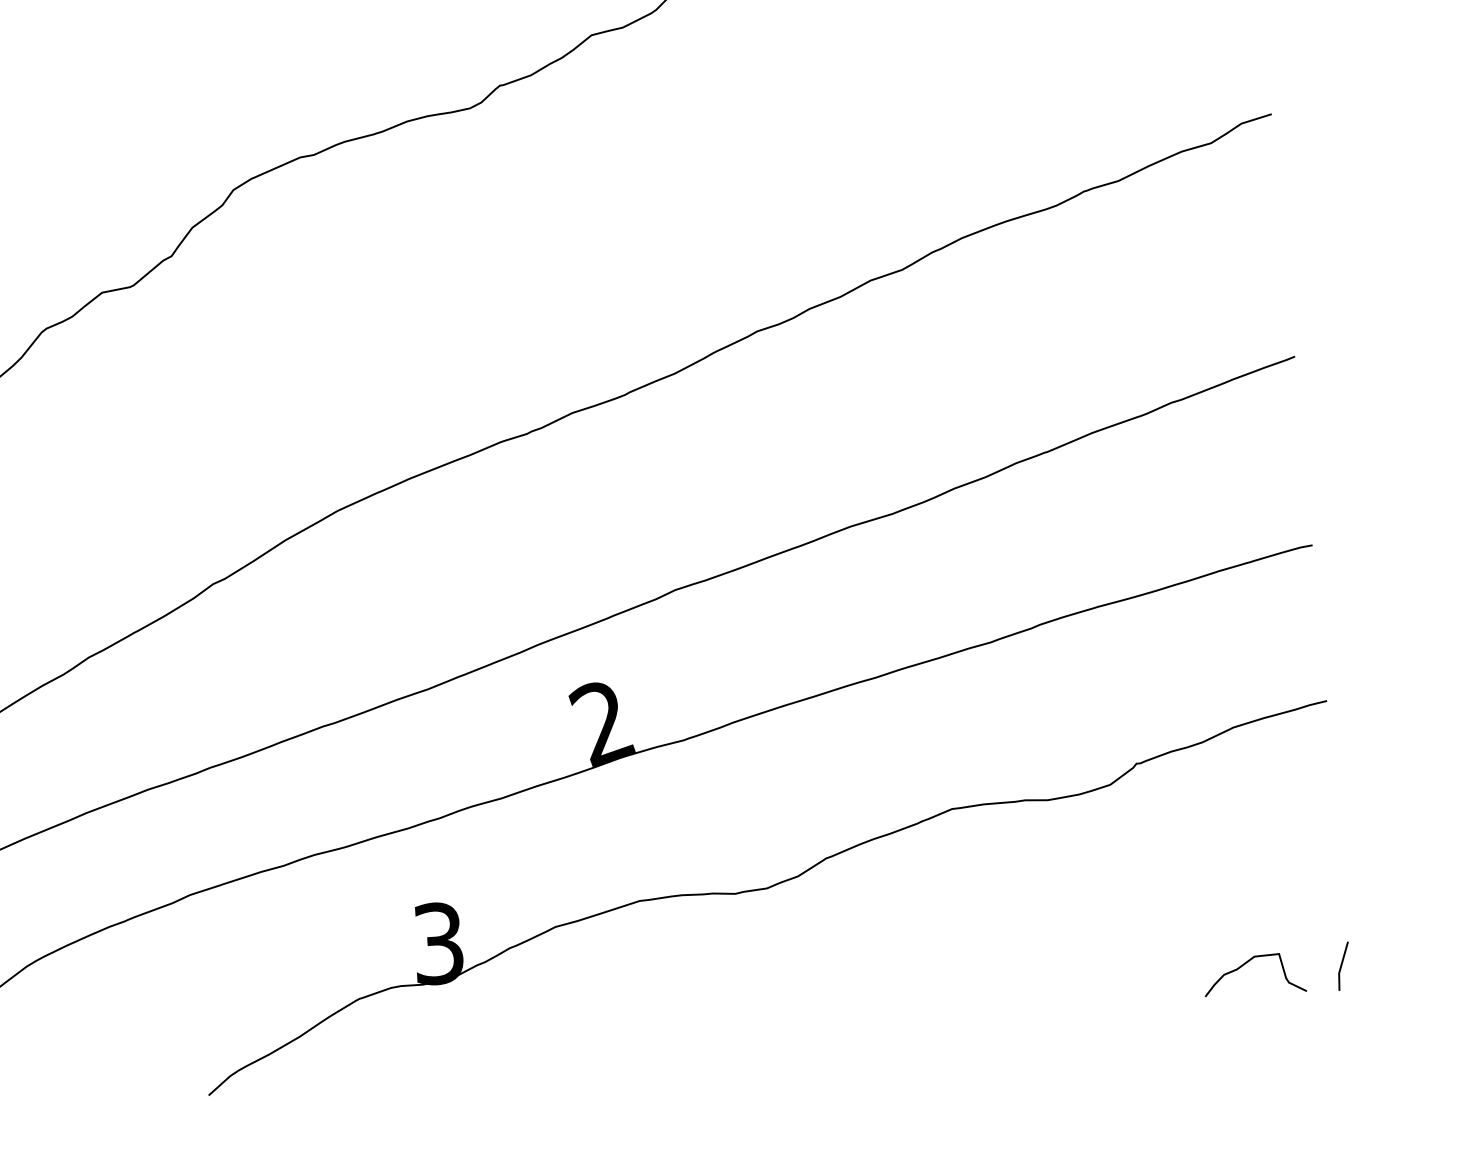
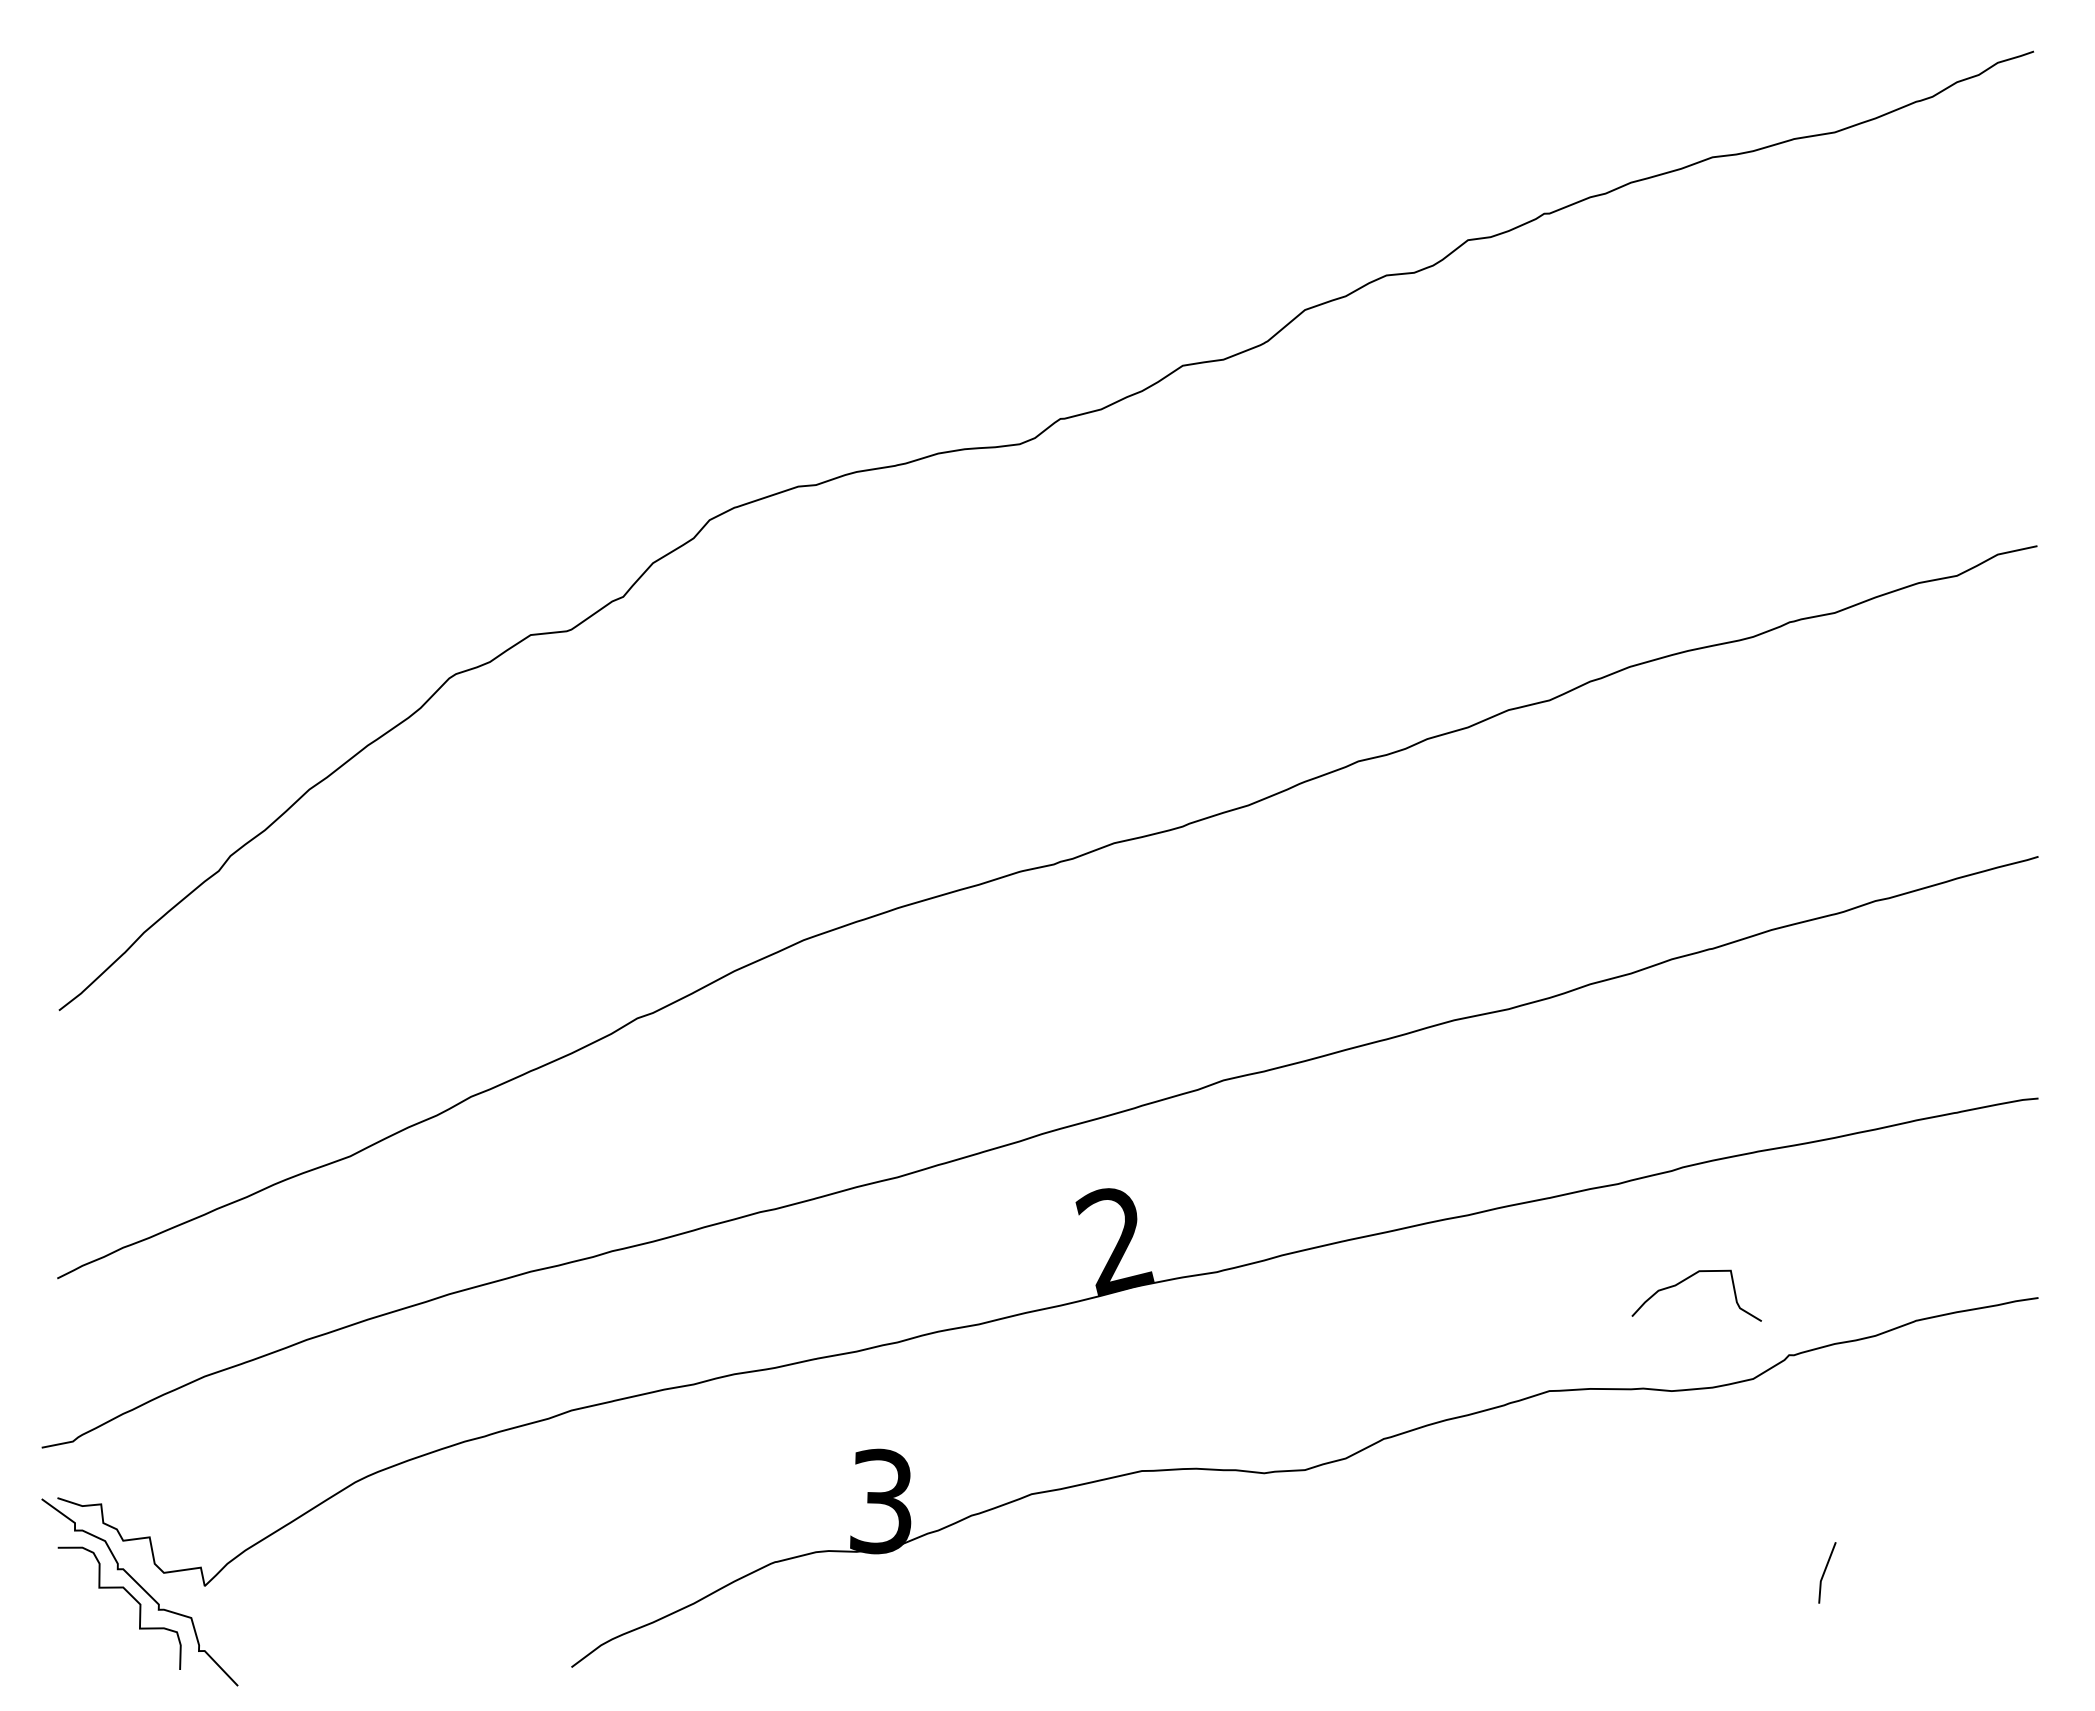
curve: (1245, 963) -> (1687, 1279), moved
line: (1342, 966) -> (1825, 1572), moved

